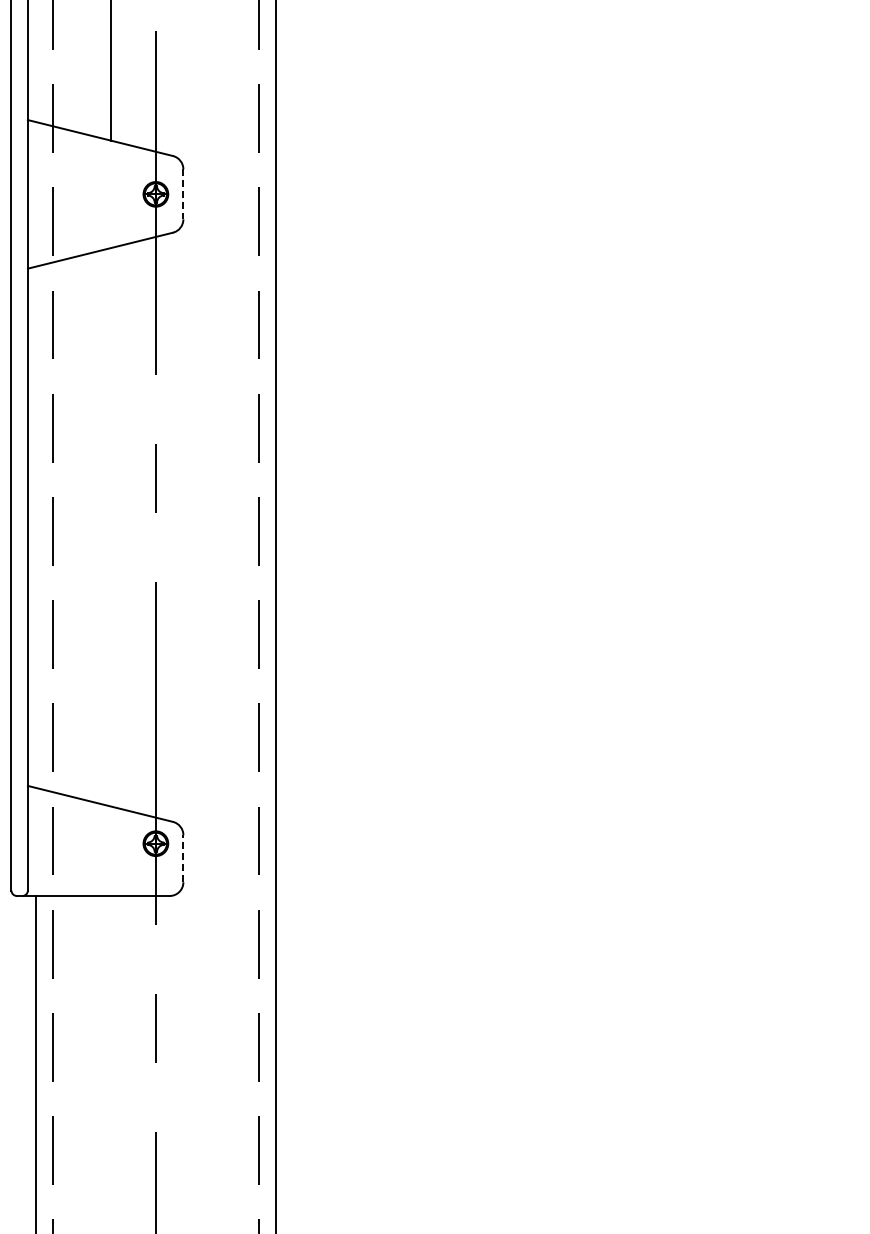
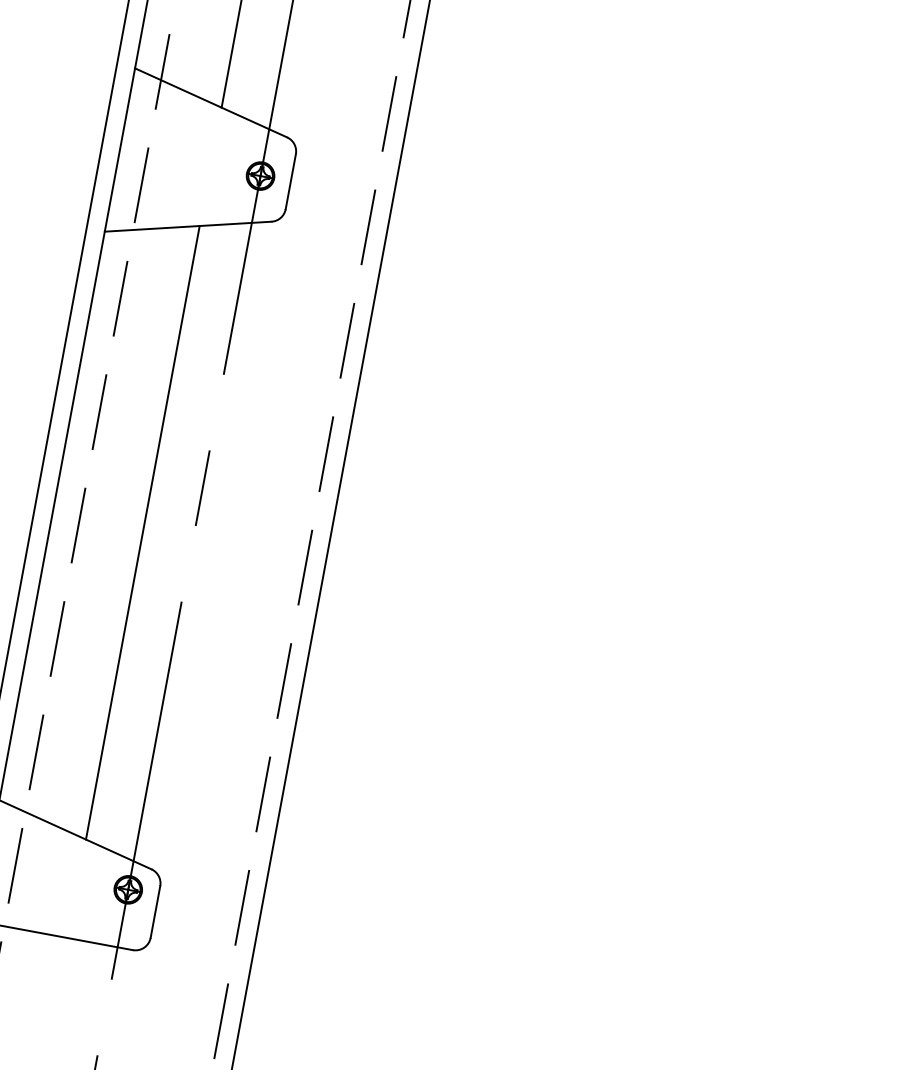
line: (183, 194) -> (290, 181), dashed -> solid
line: (110, 527) -> (142, 533), added
line: (183, 858) -> (155, 911), dashed -> solid

